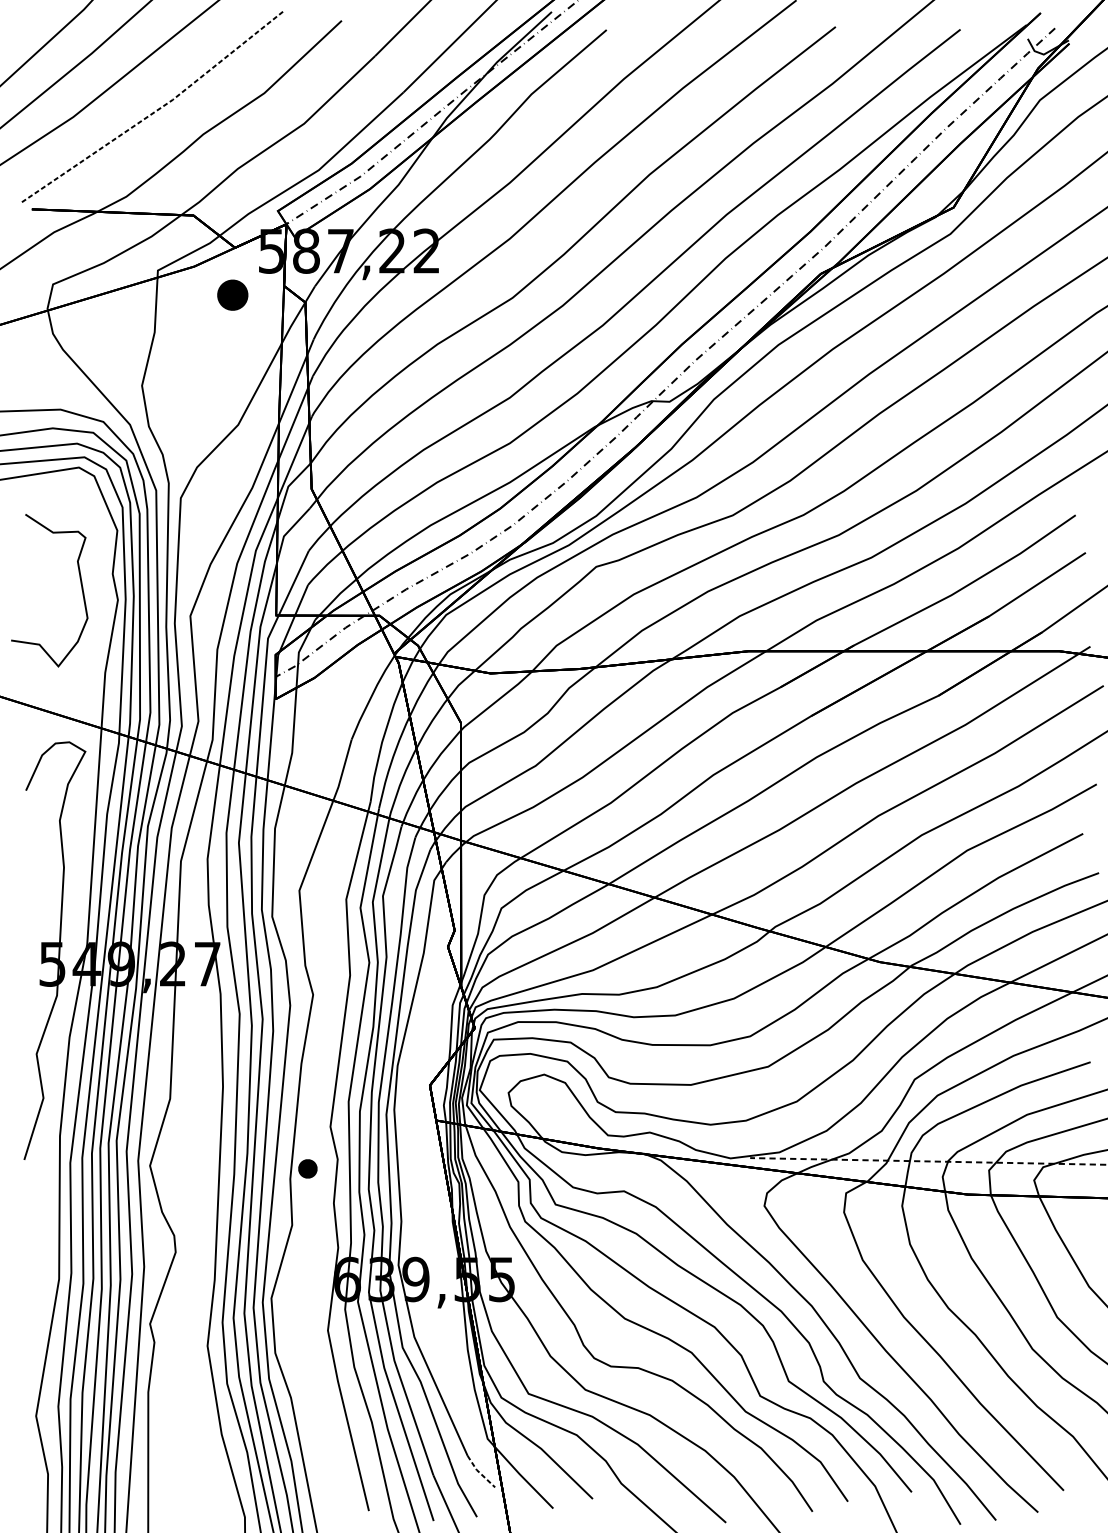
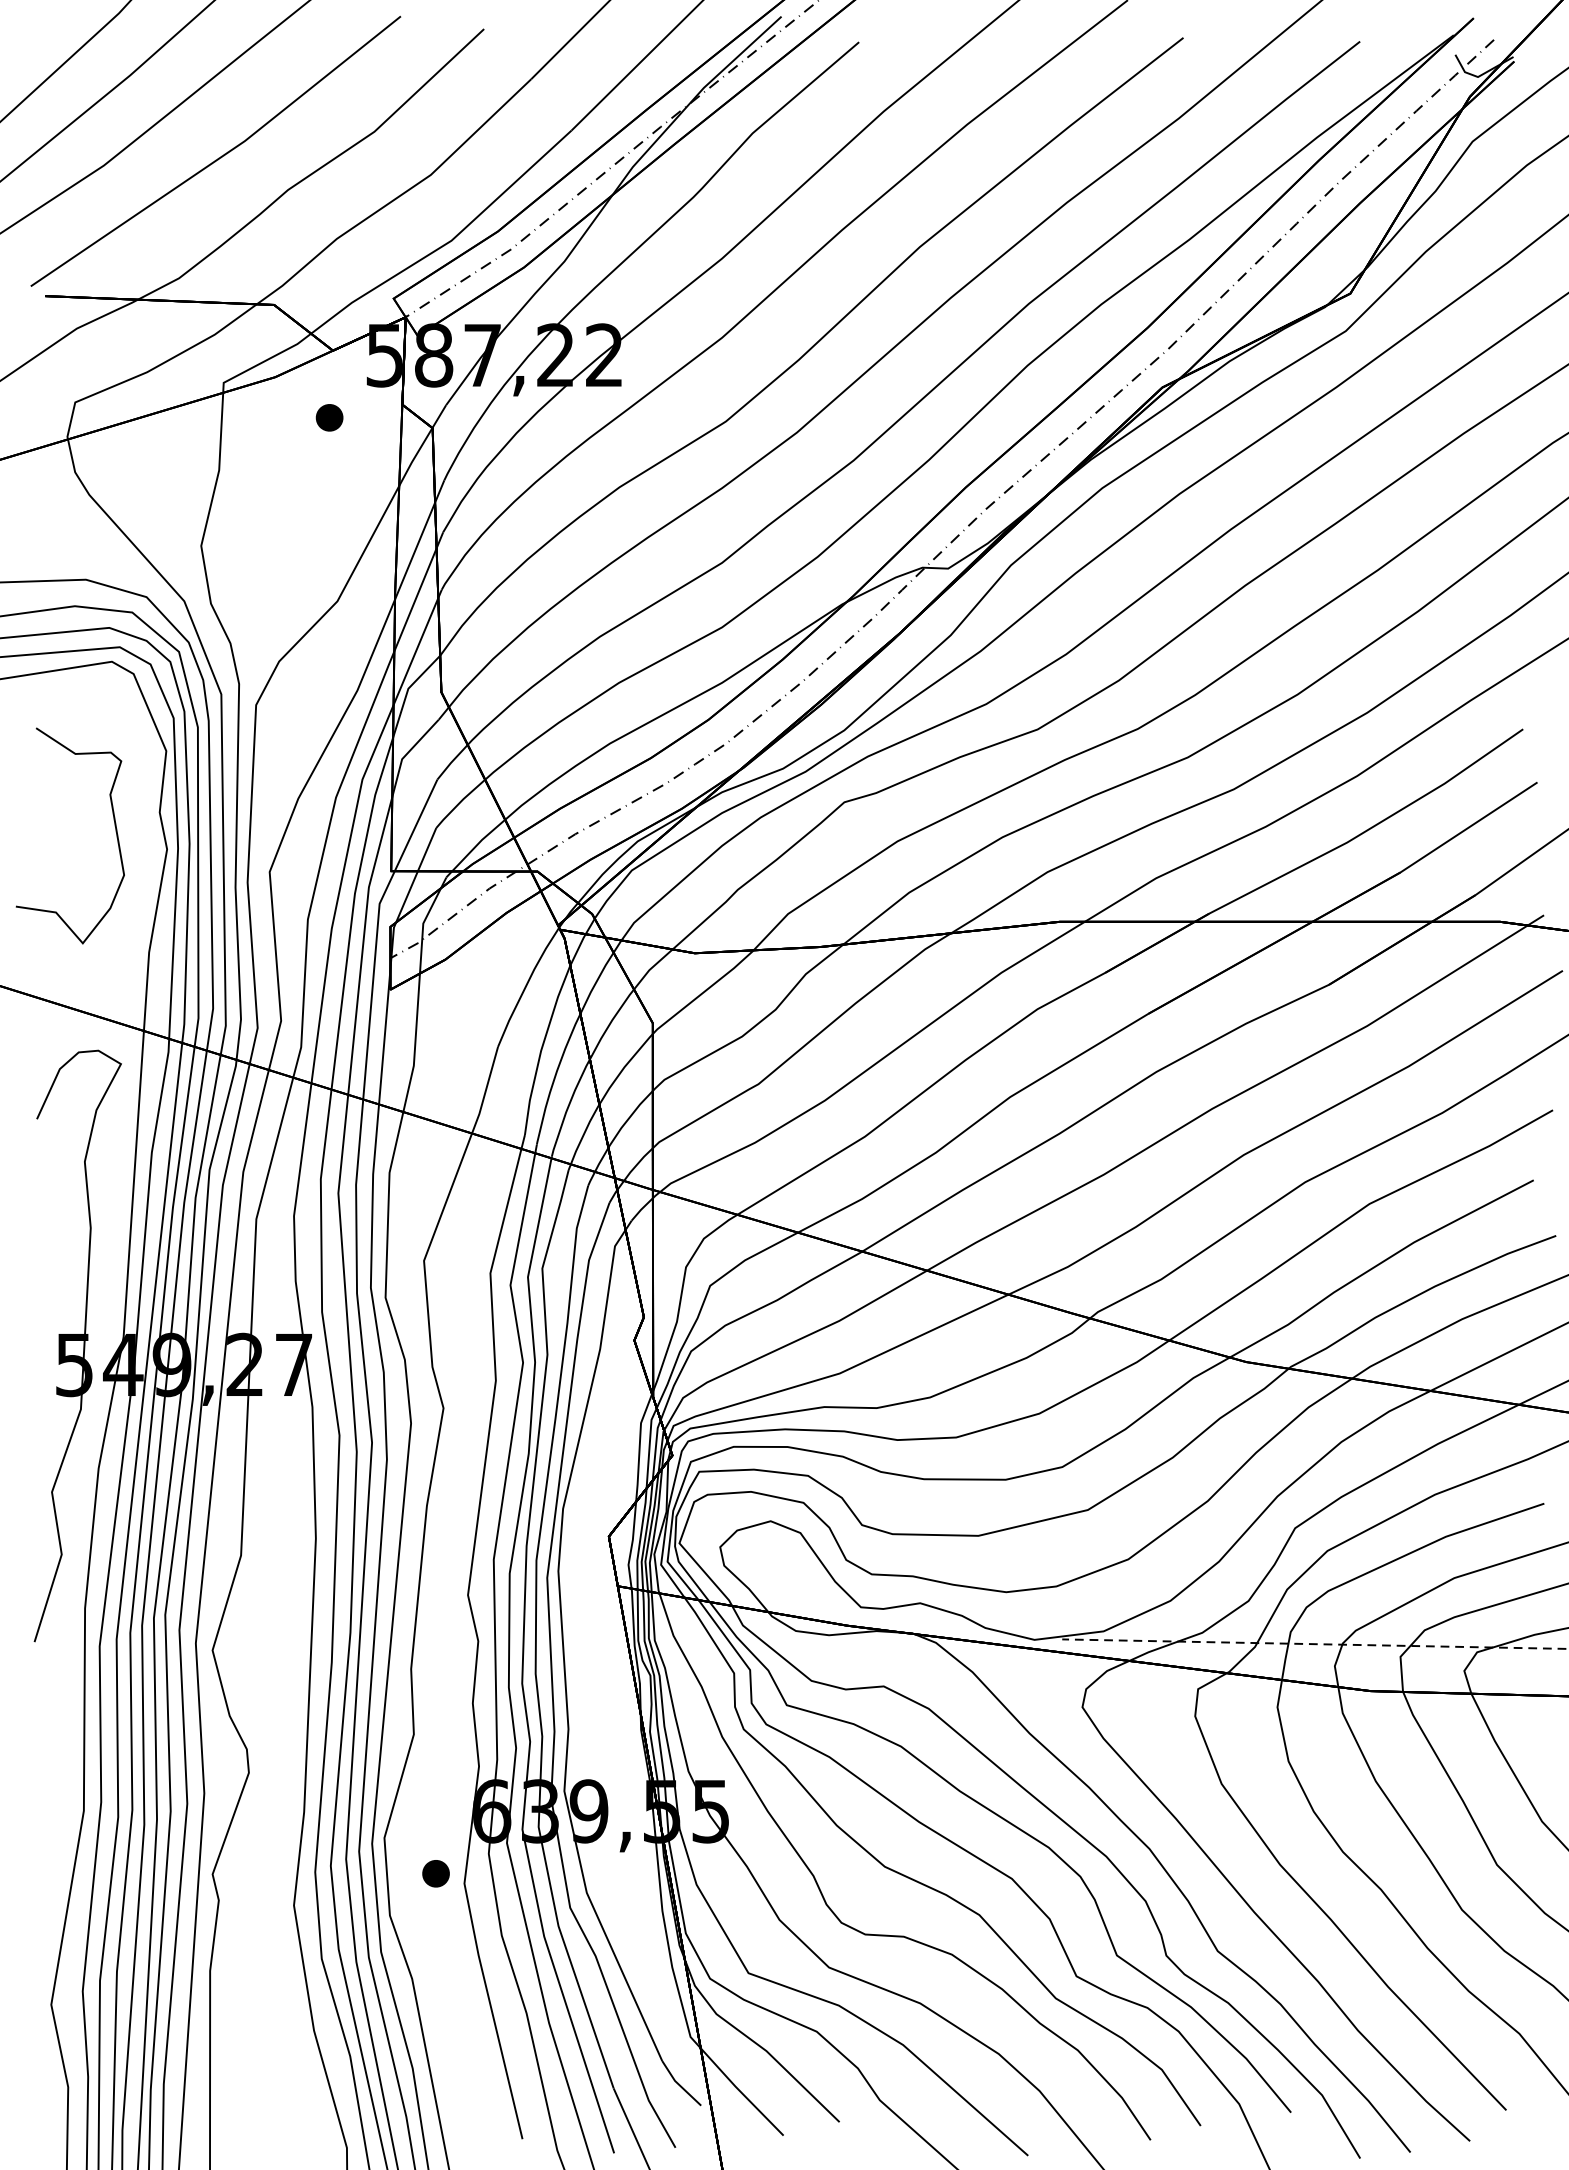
line: (155, 111) -> (220, 157), dashed -> solid
part: (232, 295) -> (329, 417), size x0.62
part: (307, 1168) -> (435, 1873), moved
line: (479, 1473) -> (679, 2085), dashed -> solid

